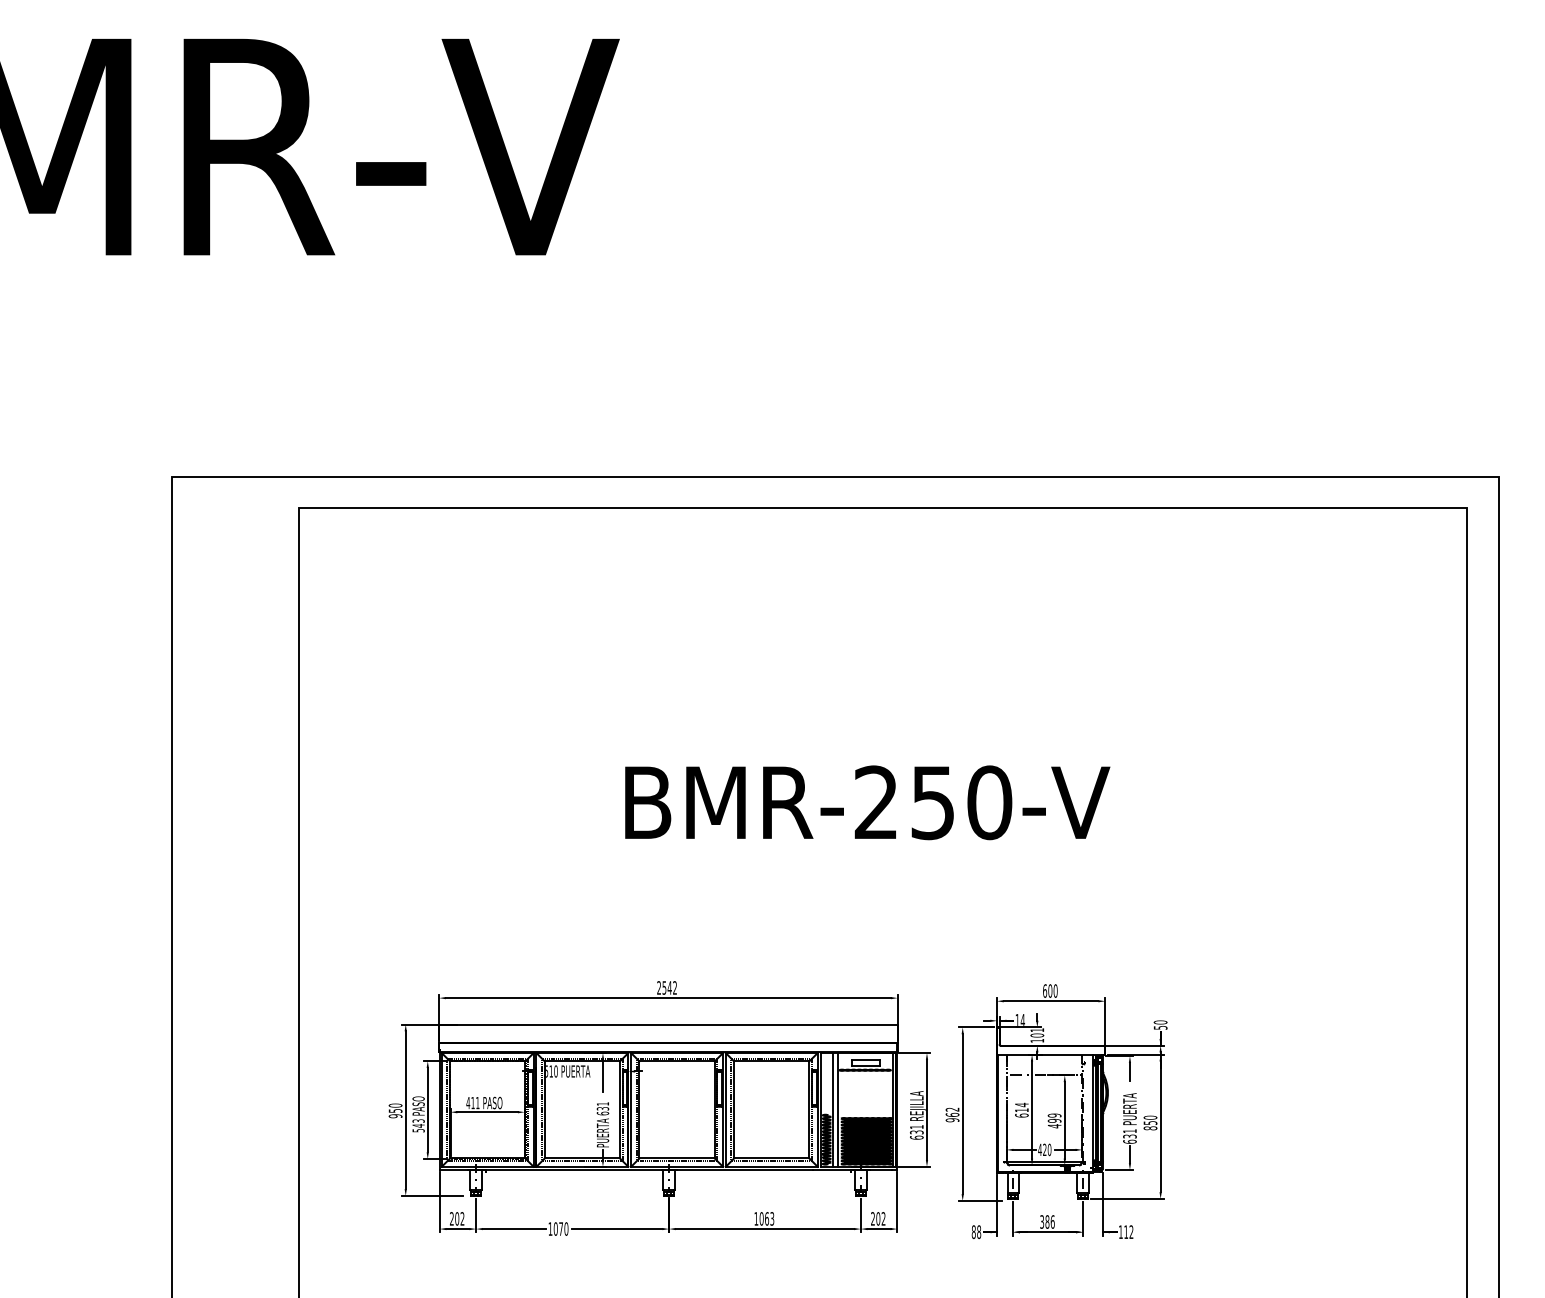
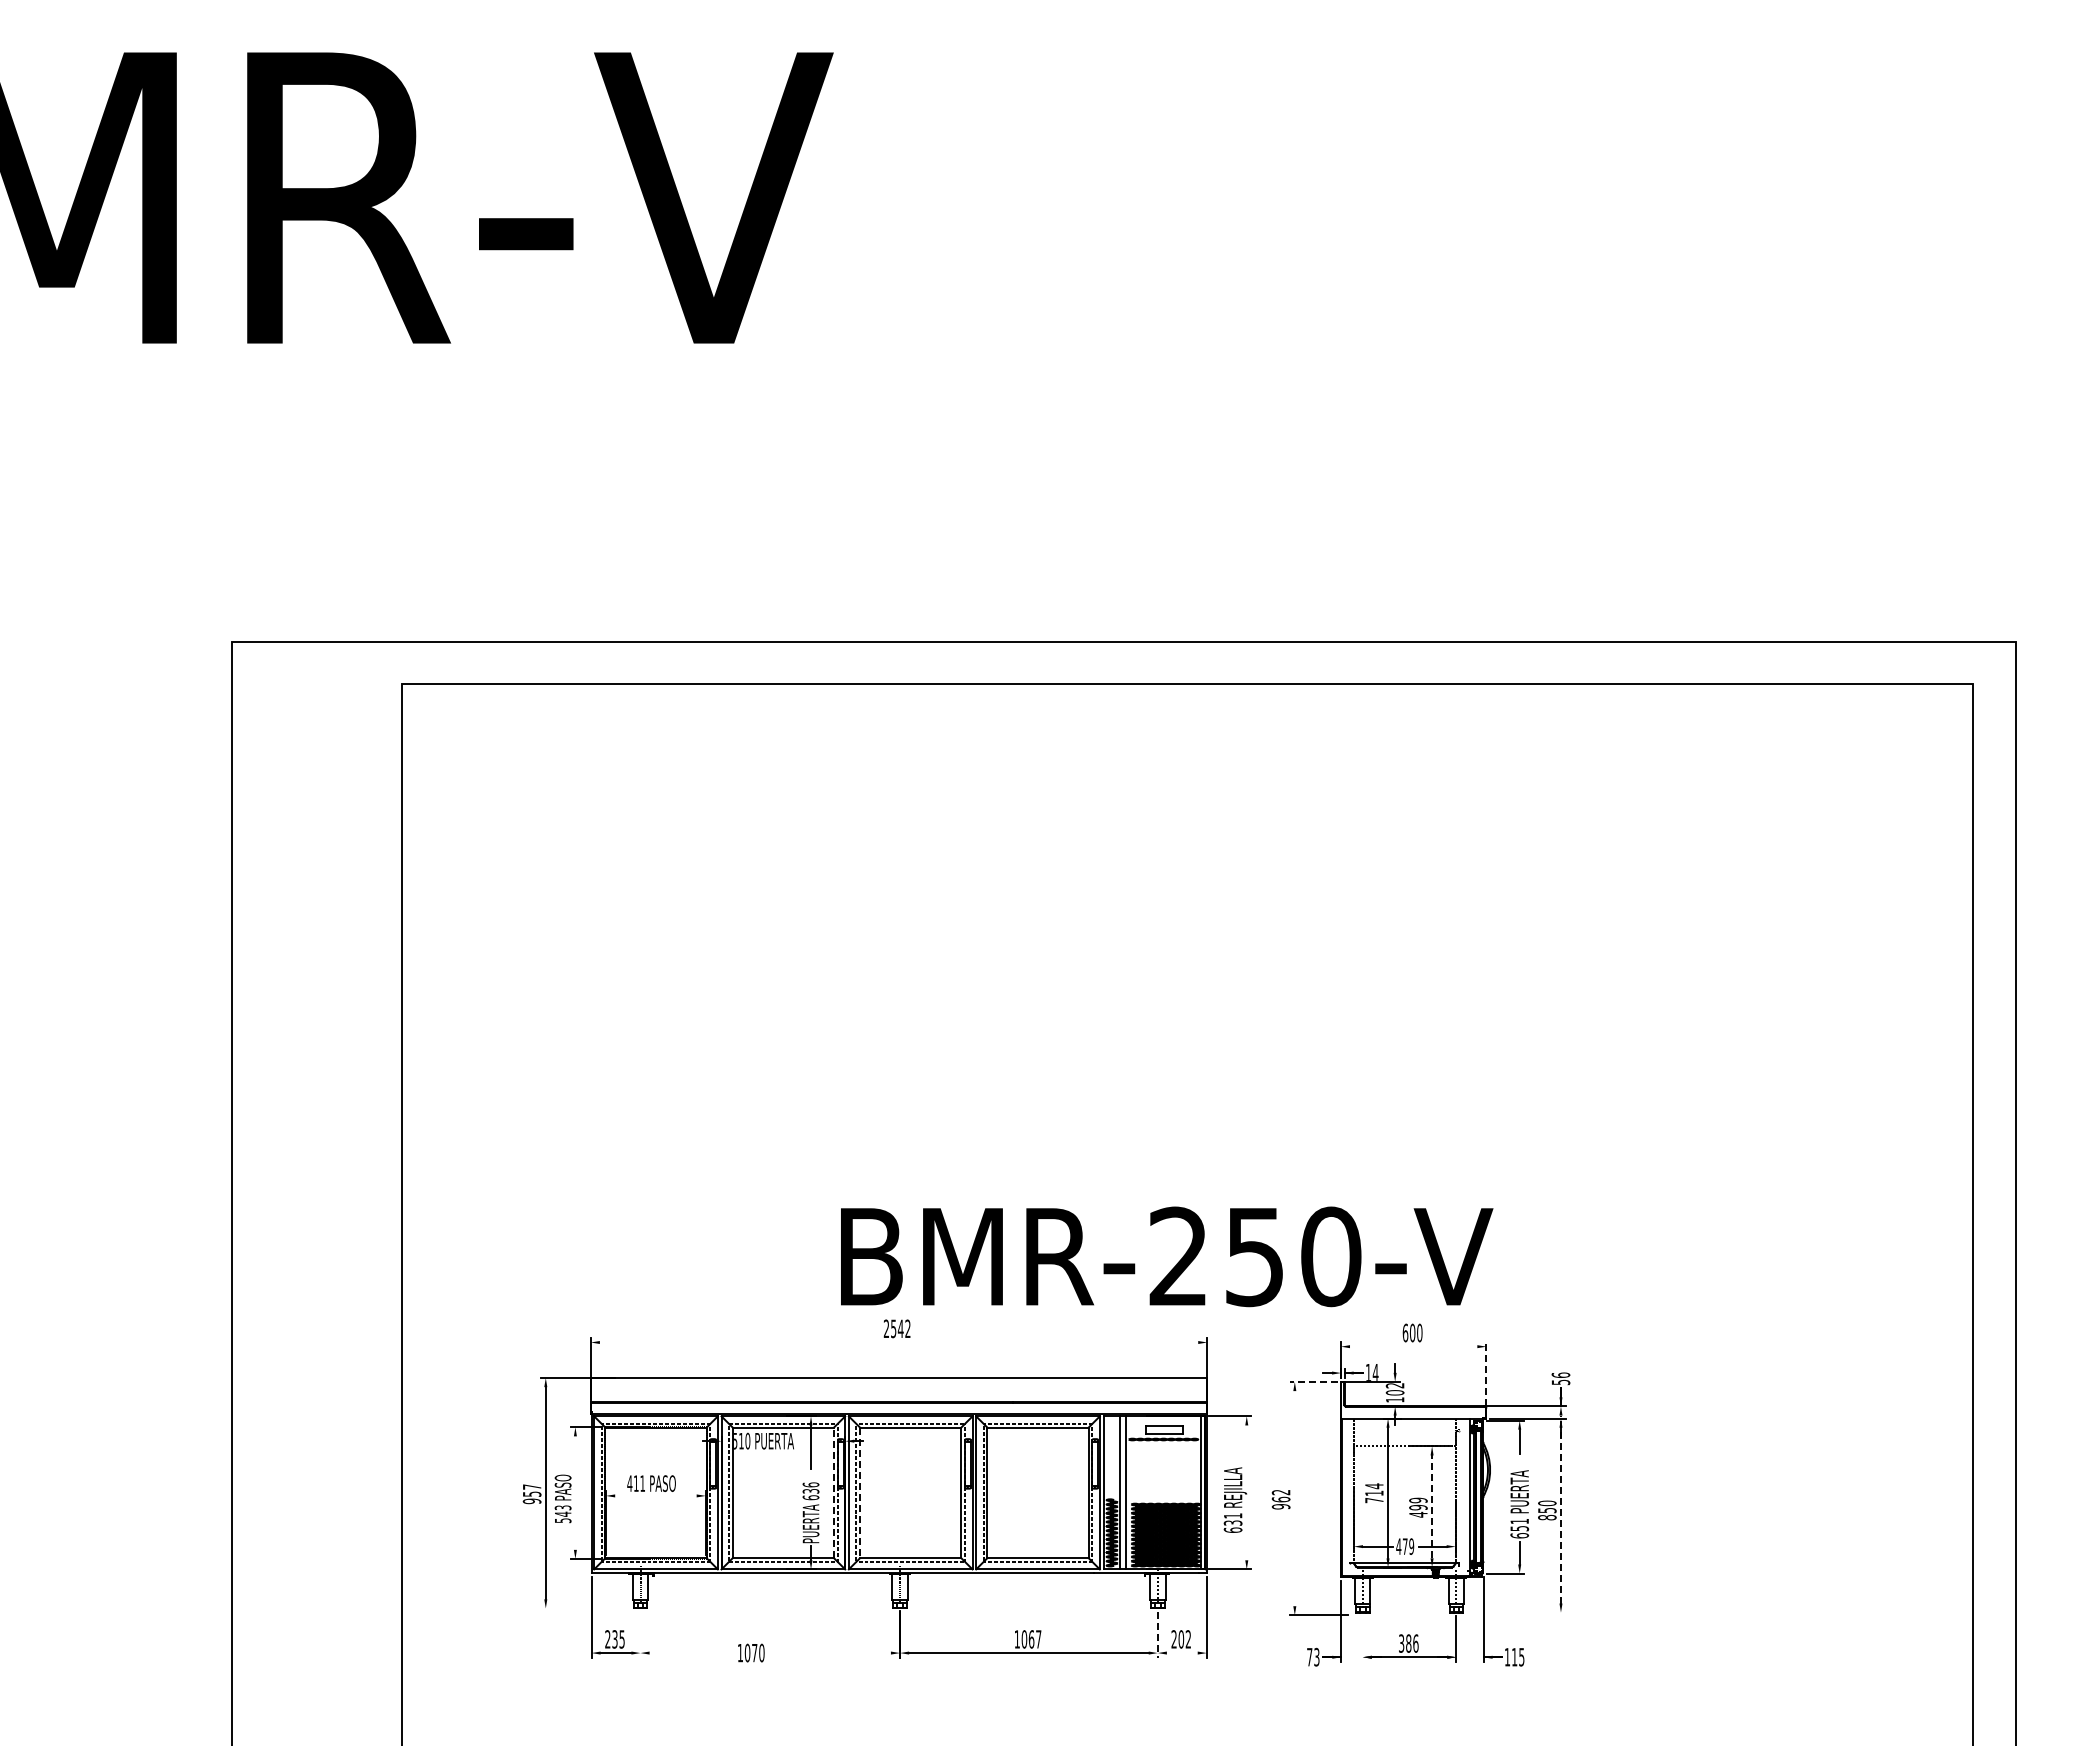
text: (868, 802) -> (1167, 1256), moved
line: (668, 998) -> (898, 1342), removed
line: (1050, 1001) -> (1413, 1346), removed
line: (1105, 1021) -> (1486, 1373), solid -> dashed
text: (1160, 1021) -> (1560, 1374), 50 -> 56
line: (976, 1027) -> (1313, 1382), solid -> dashed
text: (1036, 1030) -> (1394, 1385), 101 -> 102
text: (602, 1103) -> (810, 1484), 631 -> 636
text: (395, 1105) -> (531, 1486), 950 -> 957
line: (427, 1109) -> (575, 1492), removed
line: (619, 1109) -> (833, 1492), solid -> dashed
line: (926, 1109) -> (1246, 1492), removed
line: (639, 1110) -> (860, 1493), solid -> dashed
line: (487, 1111) -> (655, 1495), removed
line: (962, 1114) -> (1294, 1498), removed
text: (1021, 1115) -> (1374, 1500), 614 -> 714
line: (1065, 1120) -> (1432, 1506), solid -> dashed
line: (1160, 1122) -> (1560, 1509), solid -> dashed
text: (1129, 1136) -> (1519, 1528), 631 -> 651
text: (1046, 1149) -> (1407, 1546), 420 -> 479
line: (432, 1195) -> (581, 1608), removed
line: (1126, 1198) -> (1515, 1612), removed
line: (476, 1215) -> (640, 1634), removed
line: (860, 1215) -> (1157, 1634), solid -> dashed
text: (459, 1218) -> (618, 1639), 202 -> 235
text: (772, 1218) -> (1038, 1639), 1063 -> 1067
line: (1013, 1218) -> (1362, 1638), removed
line: (514, 1229) -> (691, 1653), removed
line: (616, 1229) -> (829, 1653), removed
line: (878, 1229) -> (1181, 1653), removed
text: (976, 1231) -> (1313, 1656), 88 -> 73
text: (1131, 1231) -> (1521, 1656), 112 -> 115

